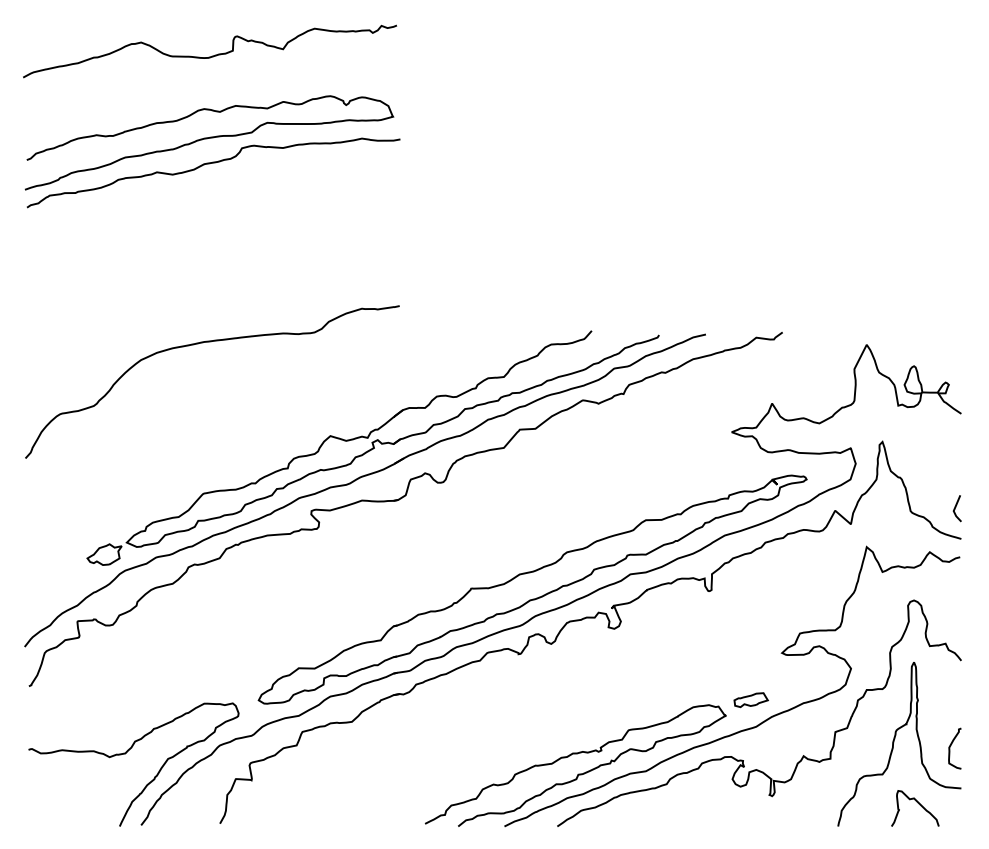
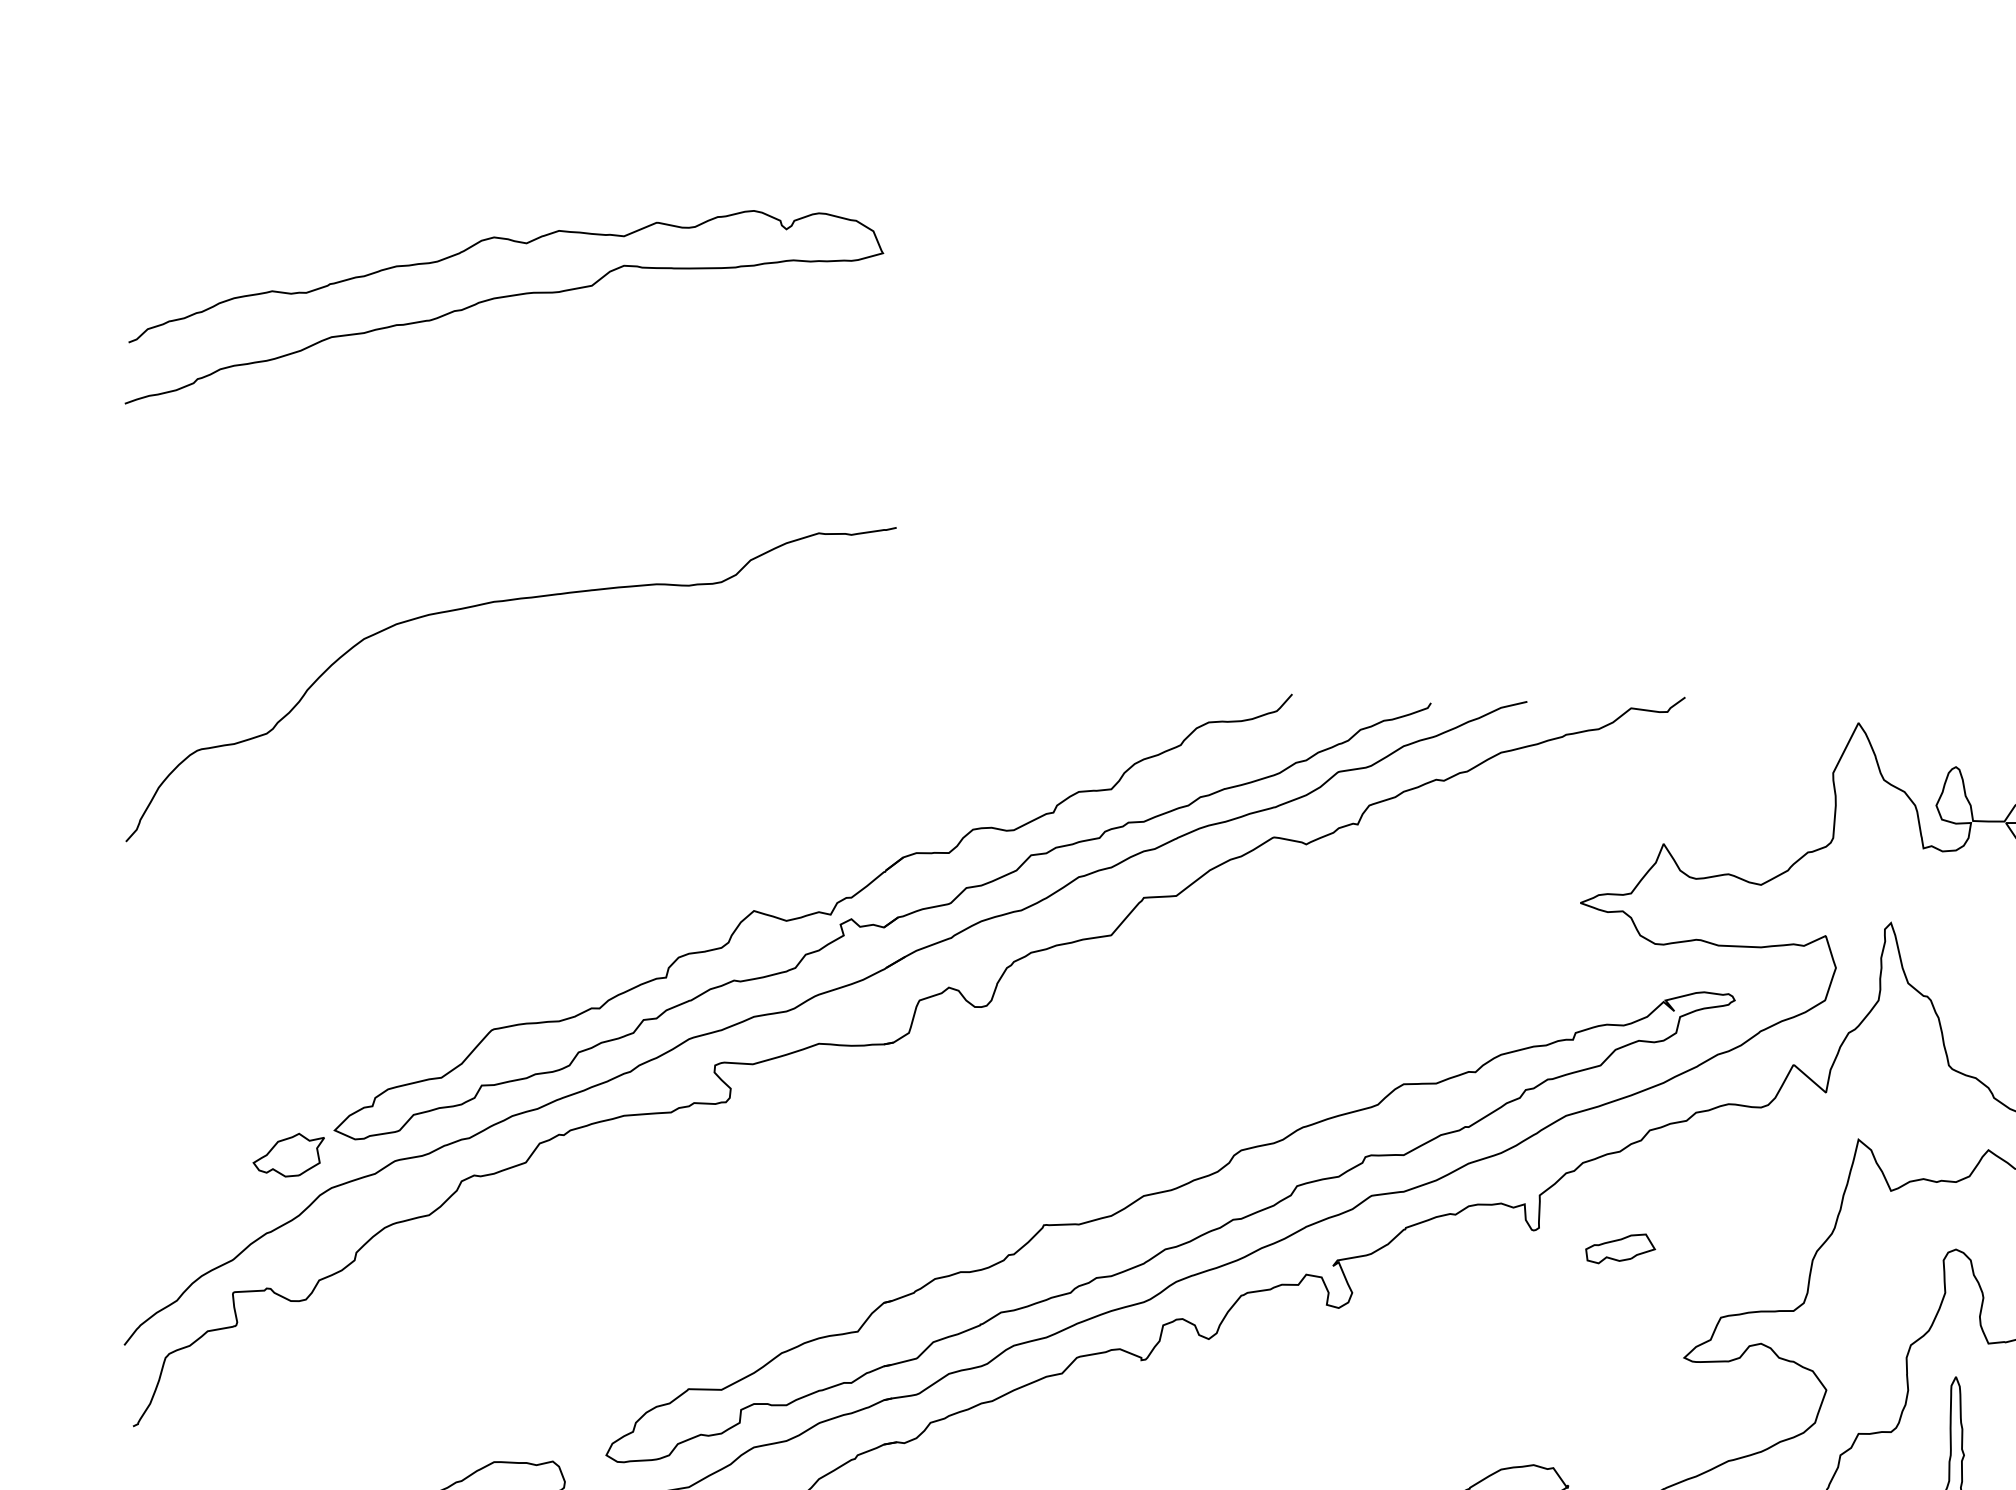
curve: (212, 55) -> (511, 127), removed
curve: (209, 164) -> (504, 351), removed
curve: (211, 342) -> (509, 602), moved
part: (750, 700) -> (1619, 1249), moved

